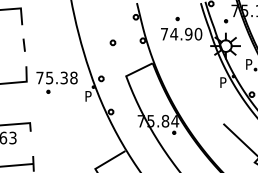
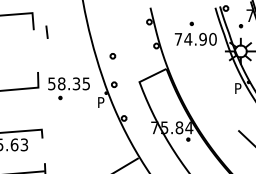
part: (112, 42) -> (112, 55), moved
line: (23, 44) -> (46, 31), moved
text: (56, 77) -> (68, 83), 75.38 -> 58.35

